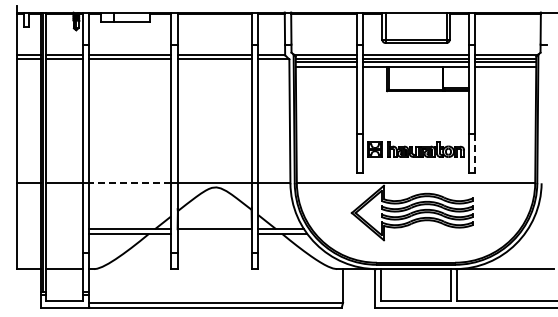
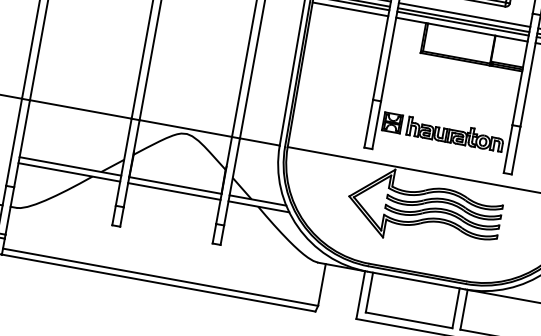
line: (475, 154) -> (516, 151), dashed -> solid
line: (130, 183) -> (81, 109), dashed -> solid
line: (214, 234) -> (173, 192), added

